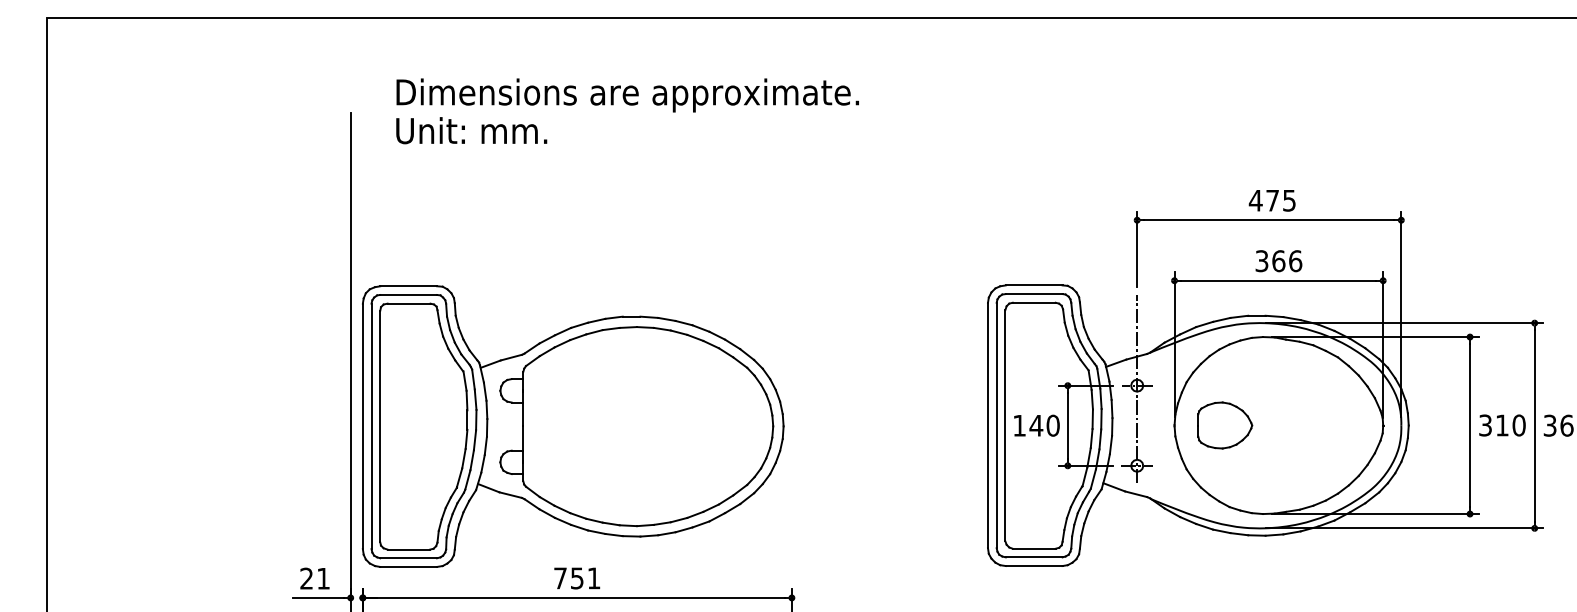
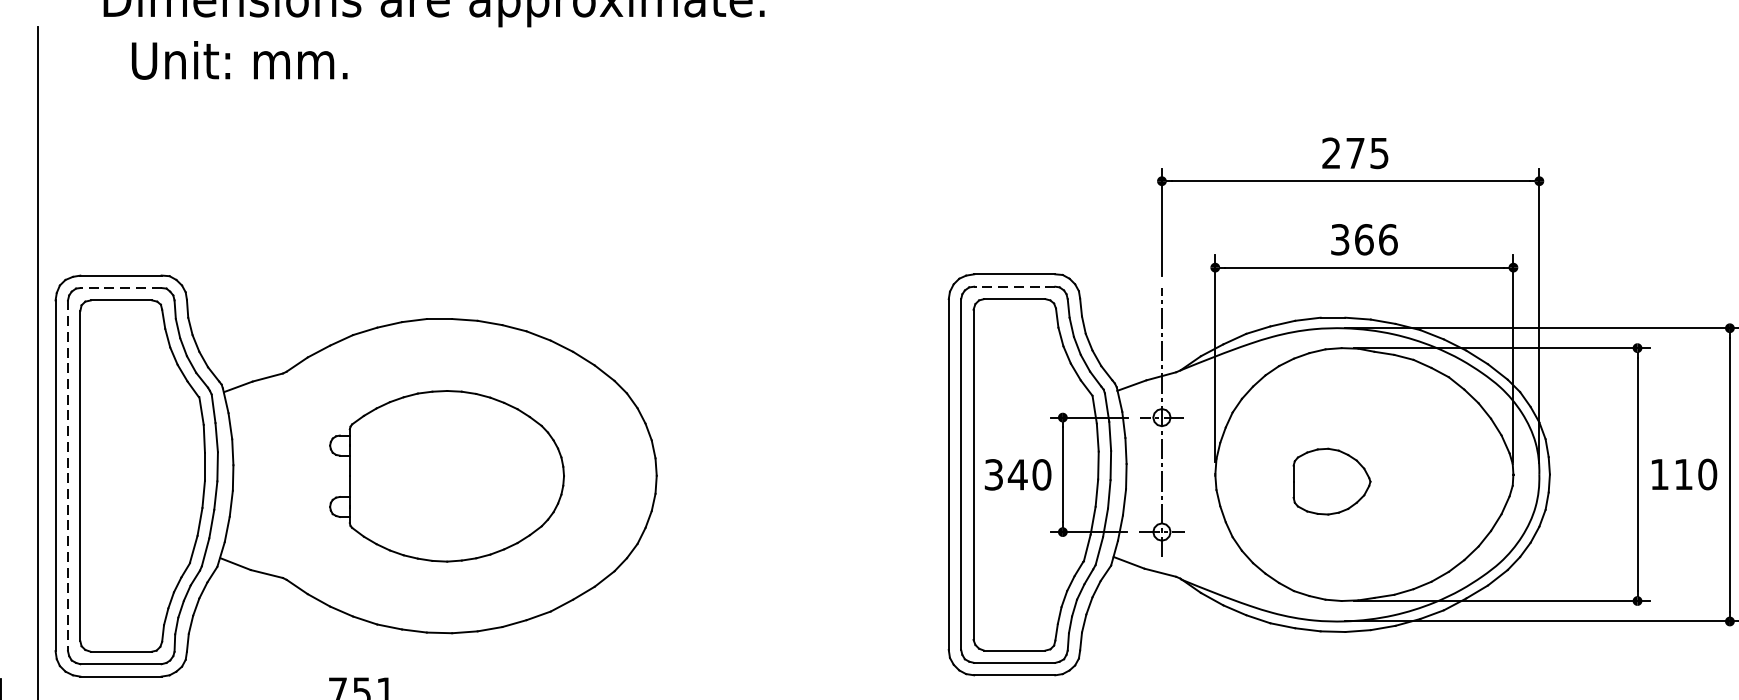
text: (471, 130) -> (239, 60), moved
text: (1255, 200) -> (1330, 153), 475 -> 275
line: (408, 294) -> (120, 287), solid -> dashed
line: (1033, 294) -> (1013, 287), solid -> dashed
text: (1019, 425) -> (993, 474), 140 -> 340
part: (1225, 425) -> (1332, 481), moved
text: (1485, 425) -> (1659, 474), 310 -> 110
line: (371, 426) -> (67, 475), solid -> dashed
part: (636, 426) -> (446, 475), size x0.6

